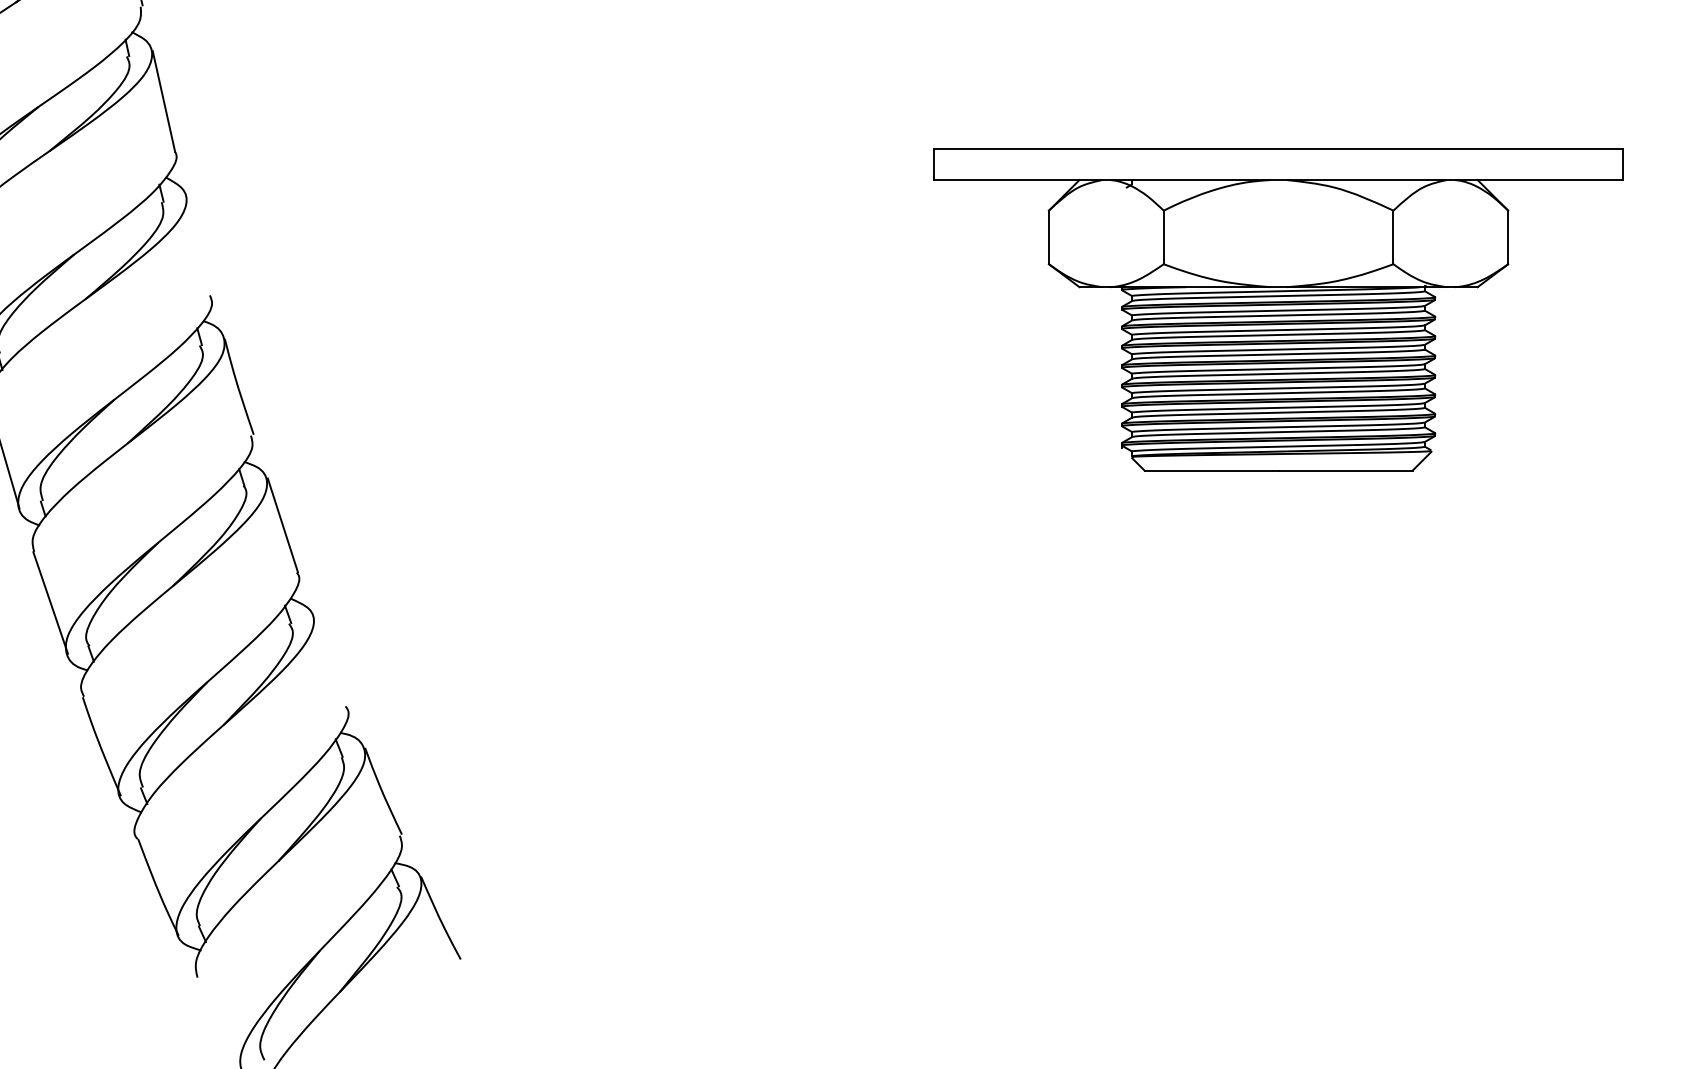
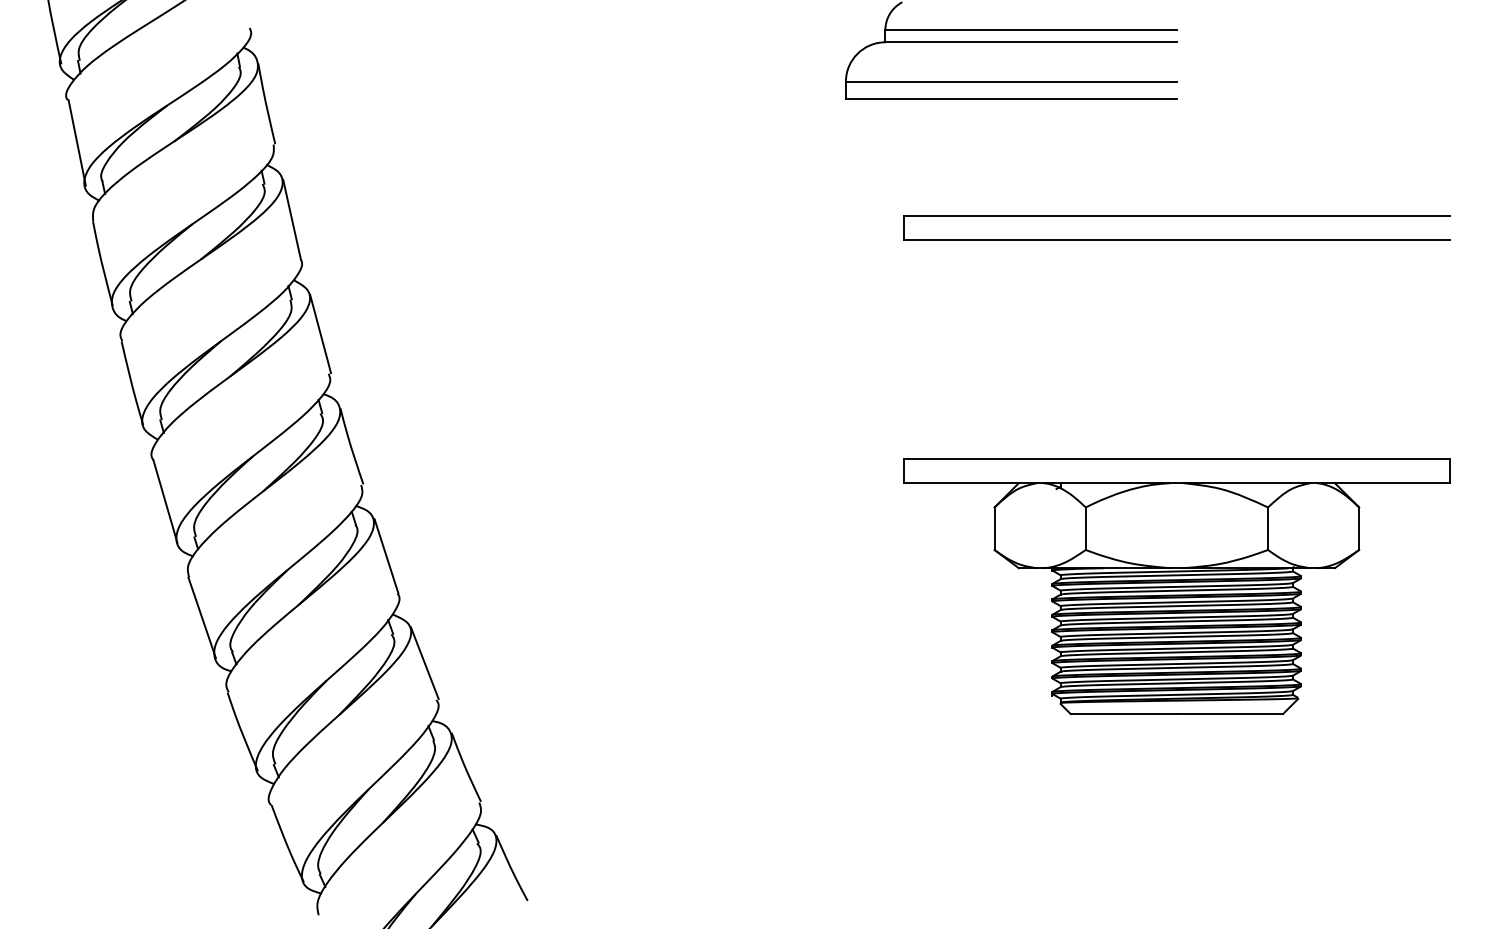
part: (1278, 97) -> (1176, 216), added
line: (199, 244) -> (320, 333), added
part: (1278, 310) -> (1176, 586), moved
line: (330, 660) -> (424, 663), added

